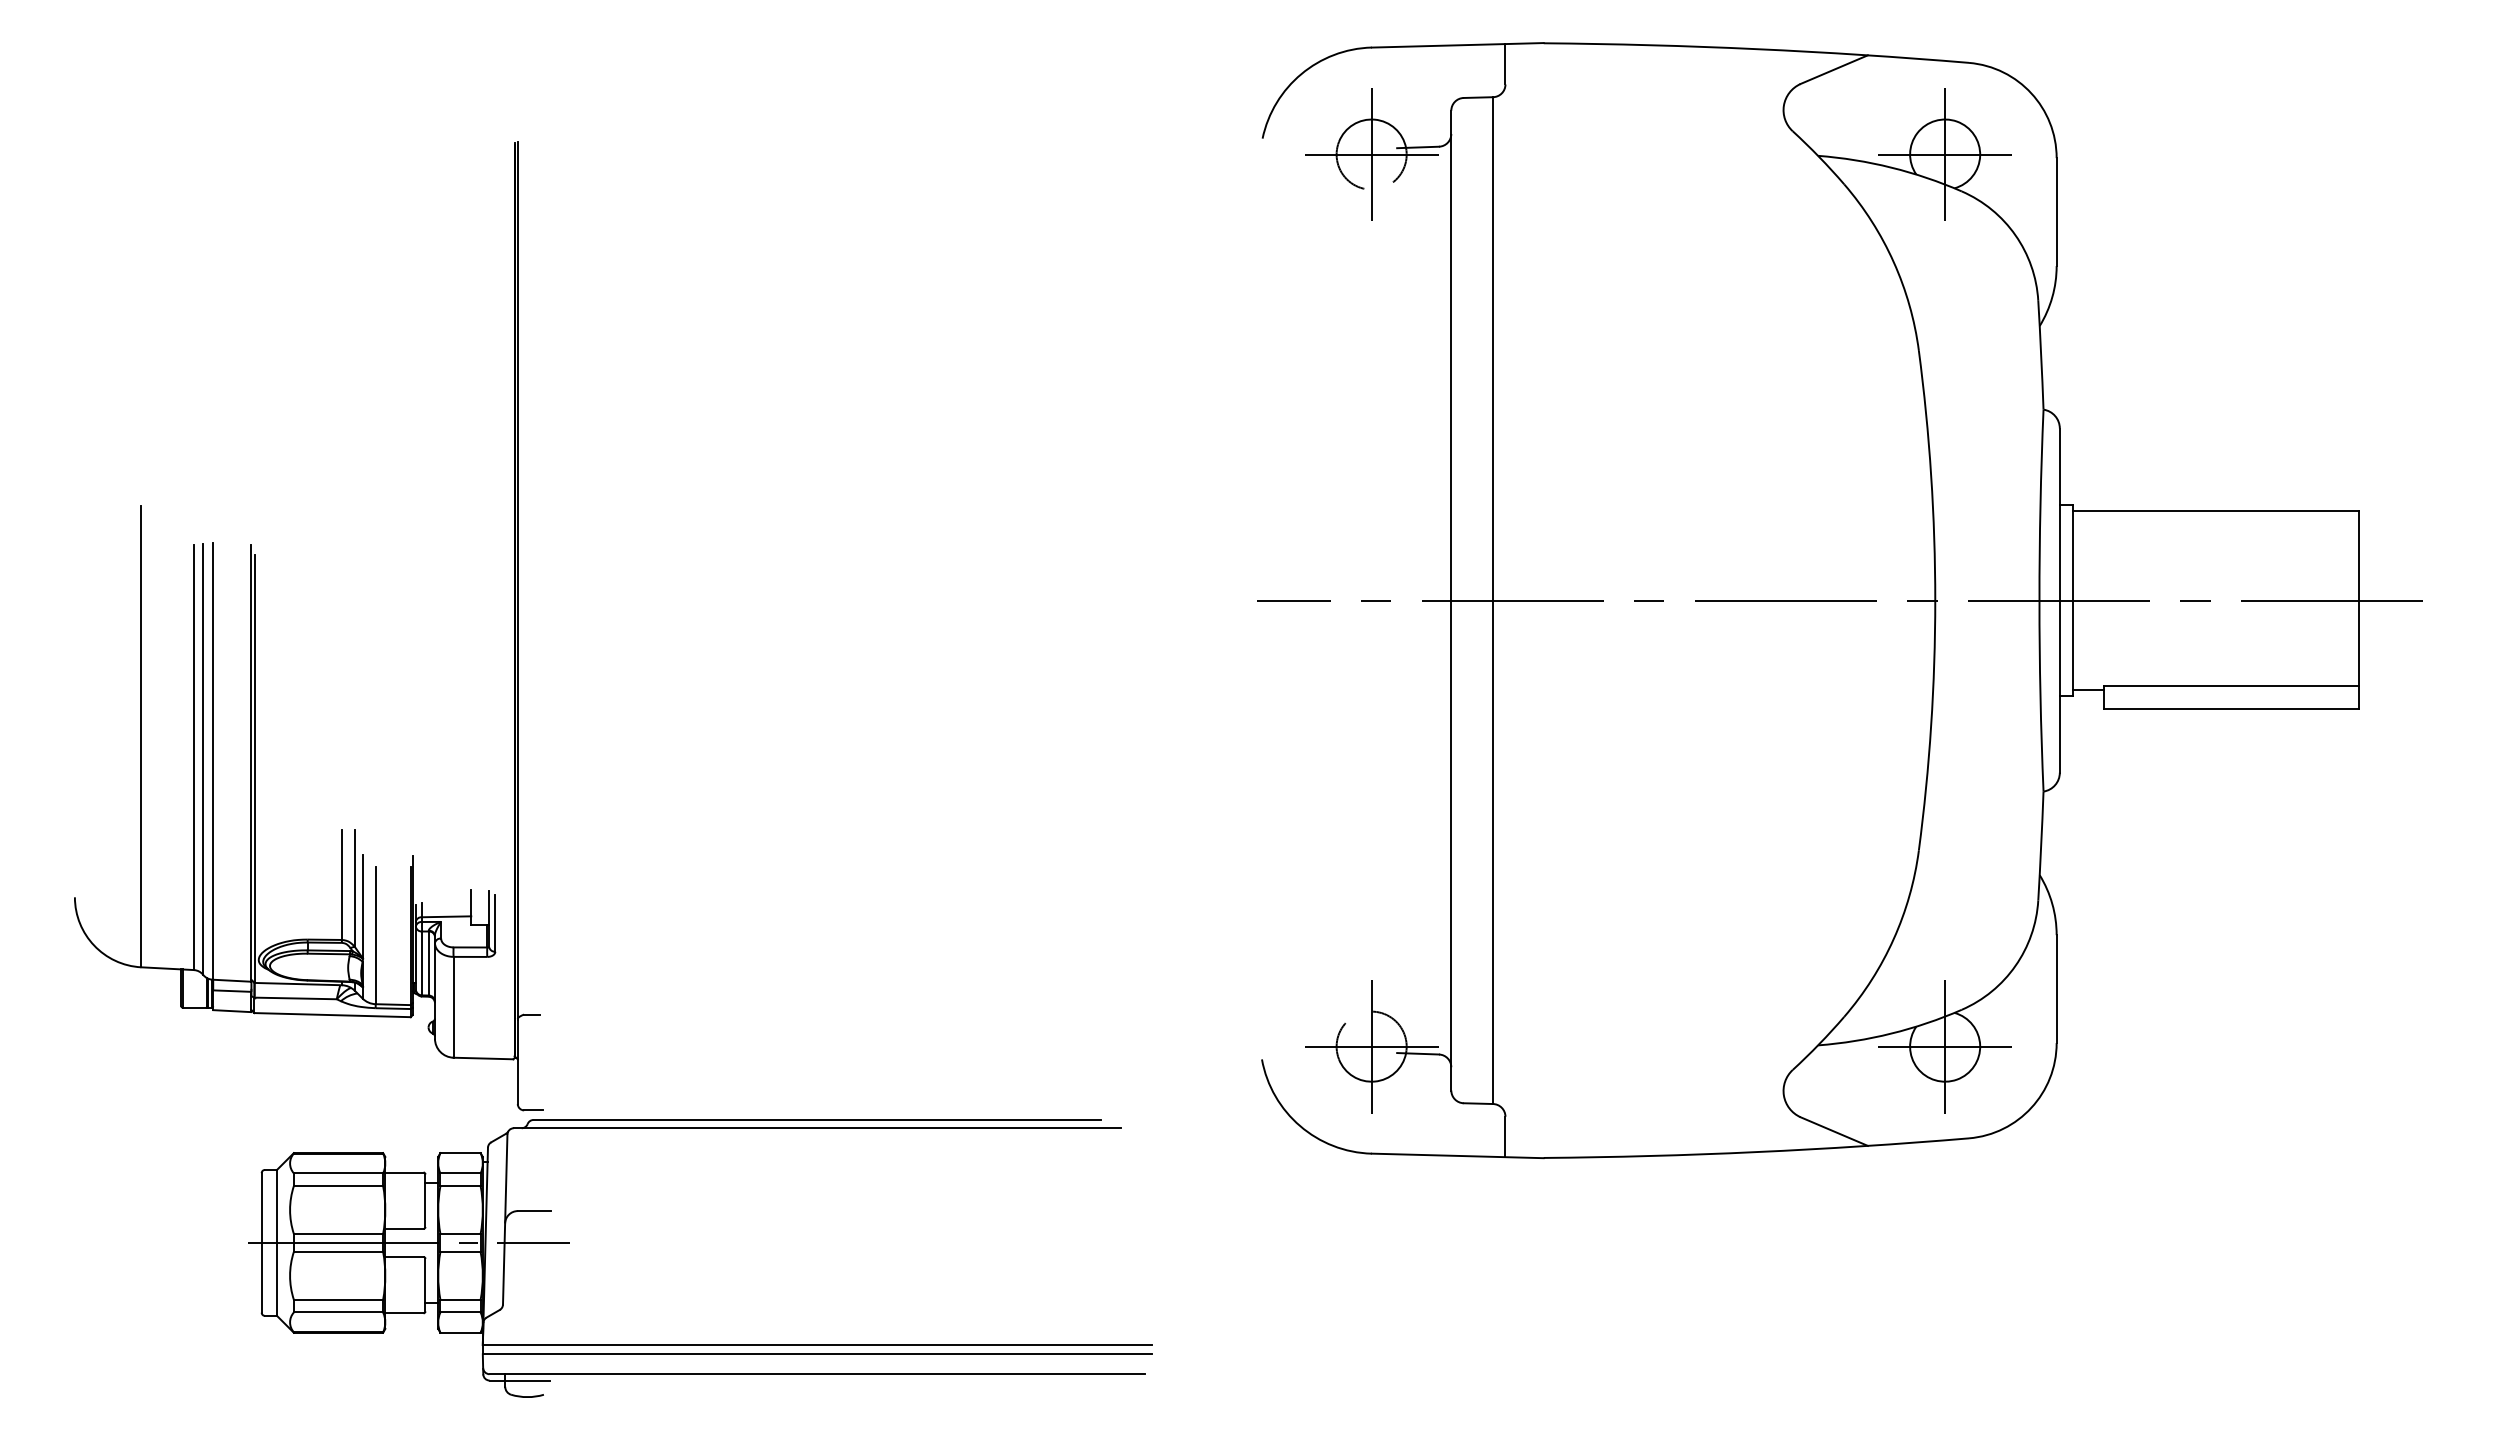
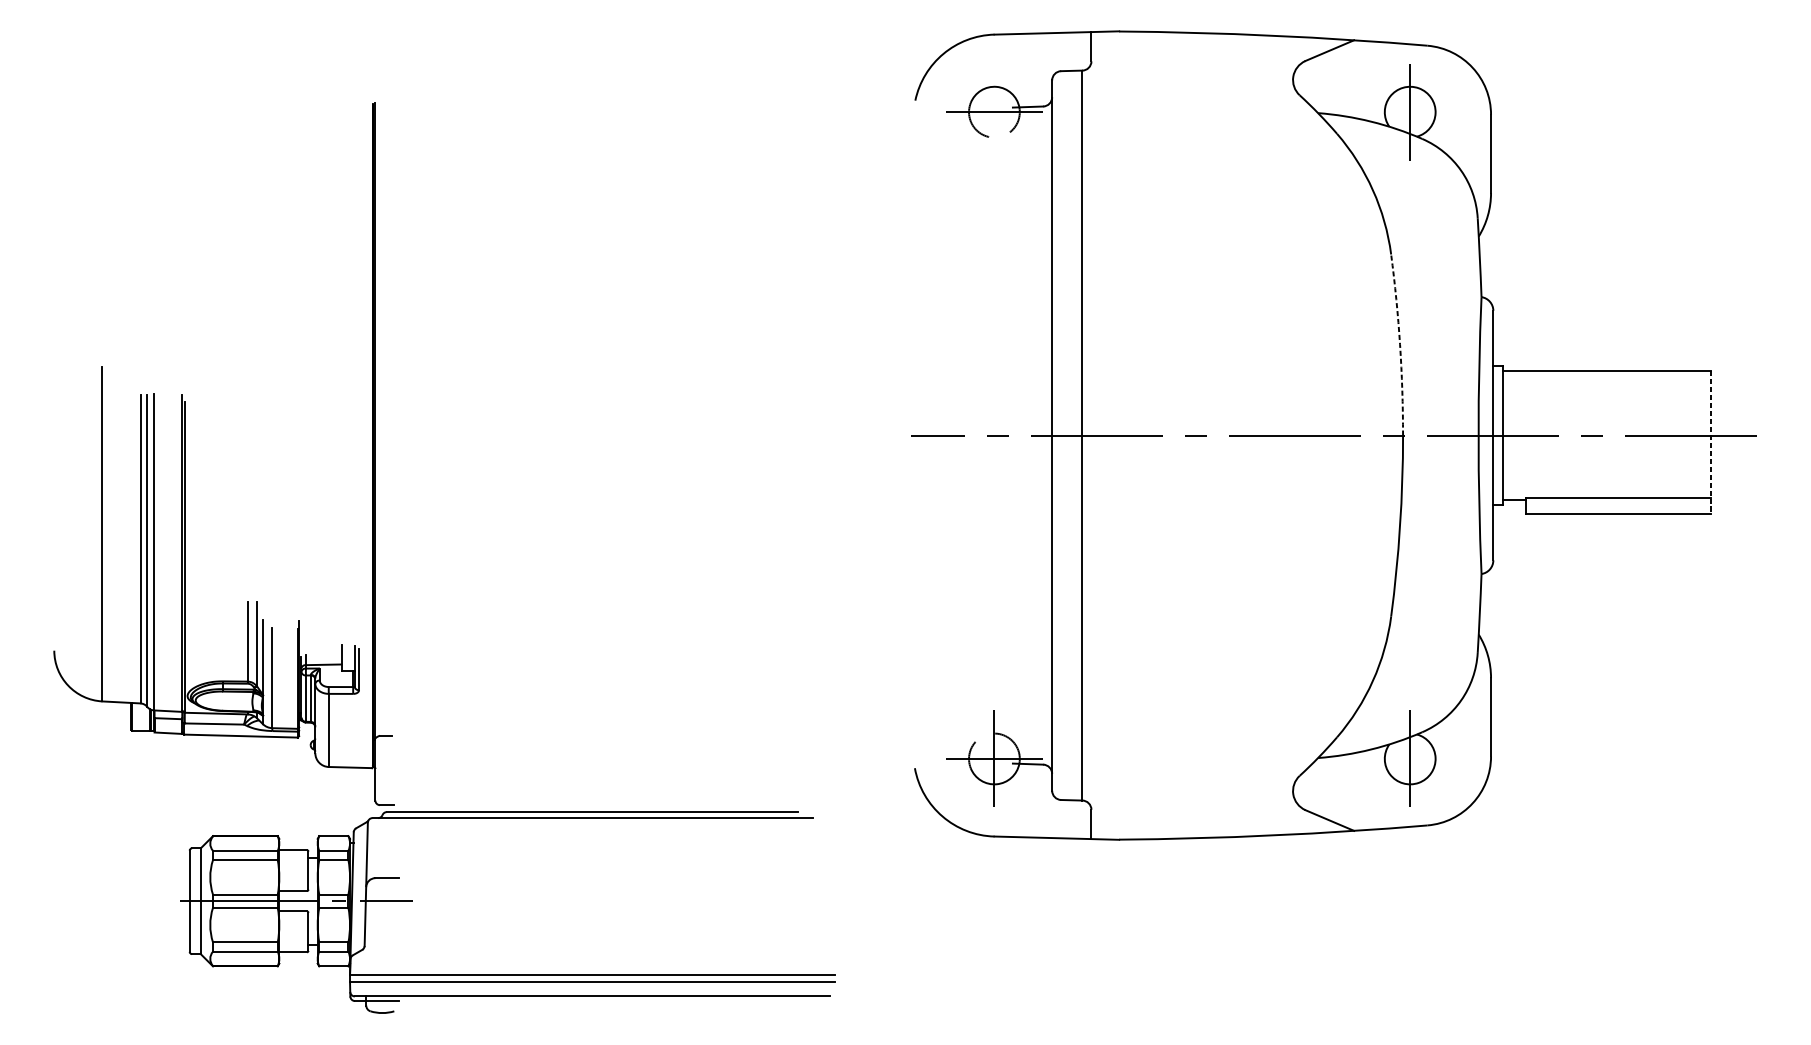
line: (1371, 154) -> (994, 112), removed
line: (1945, 154) -> (1410, 112), removed
arc: (1931, 475) -> (1400, 344), solid -> dashed
line: (2359, 610) -> (1710, 442), solid -> dashed
line: (1945, 1046) -> (1410, 758), removed

